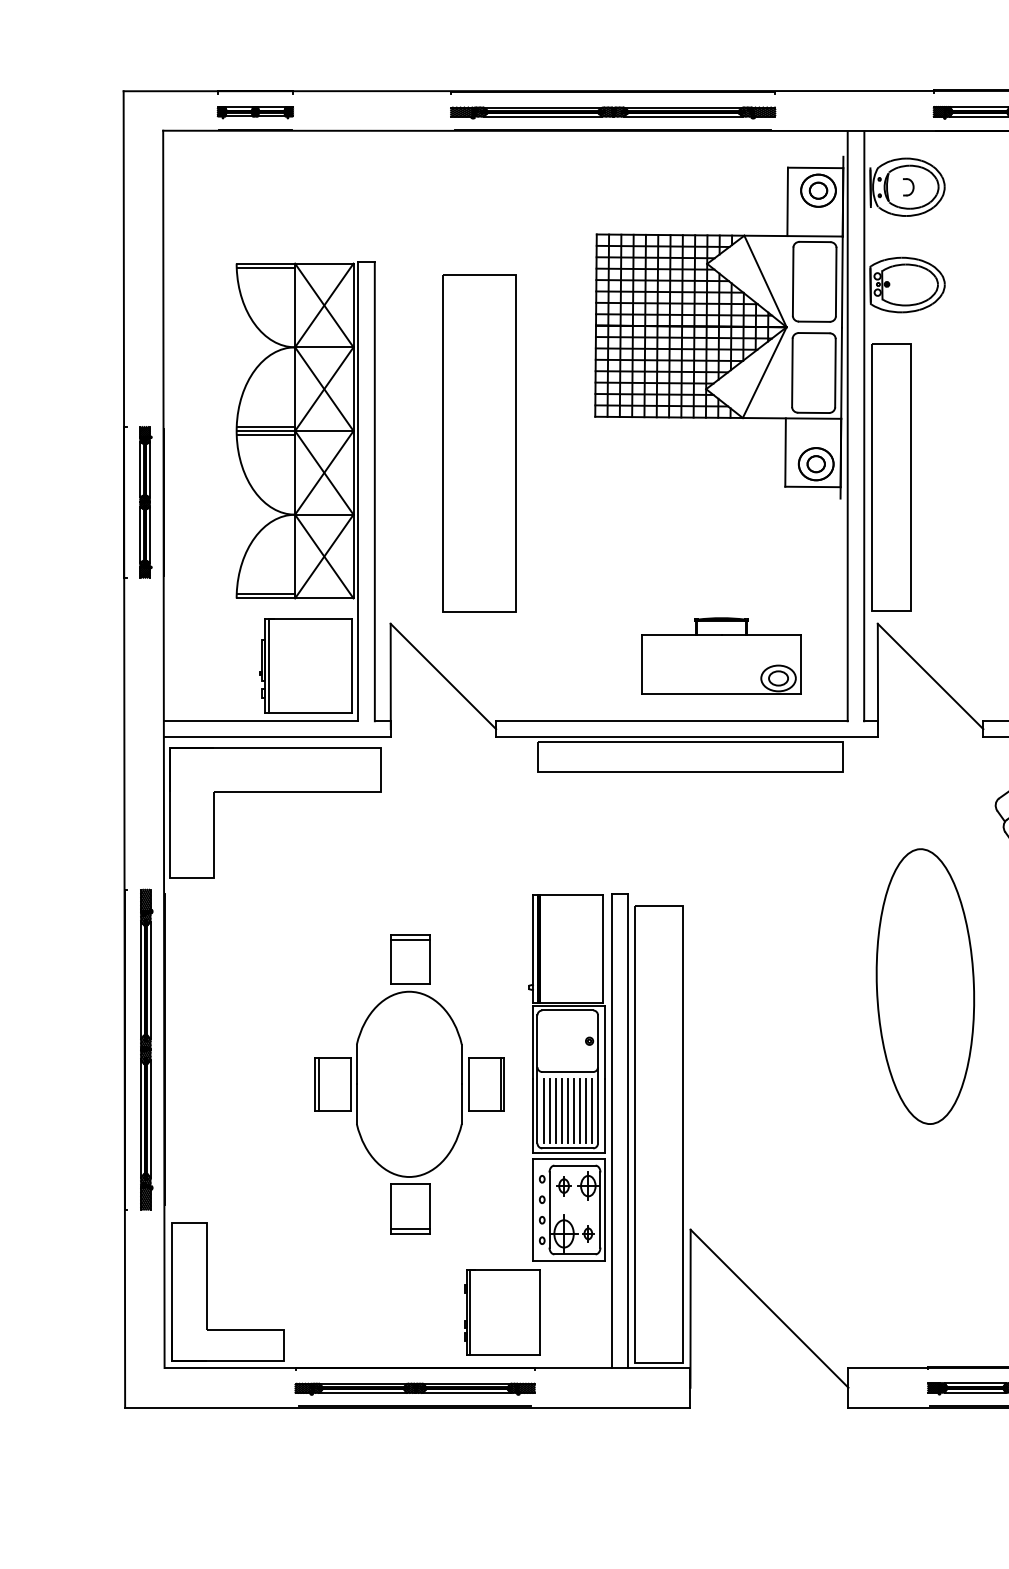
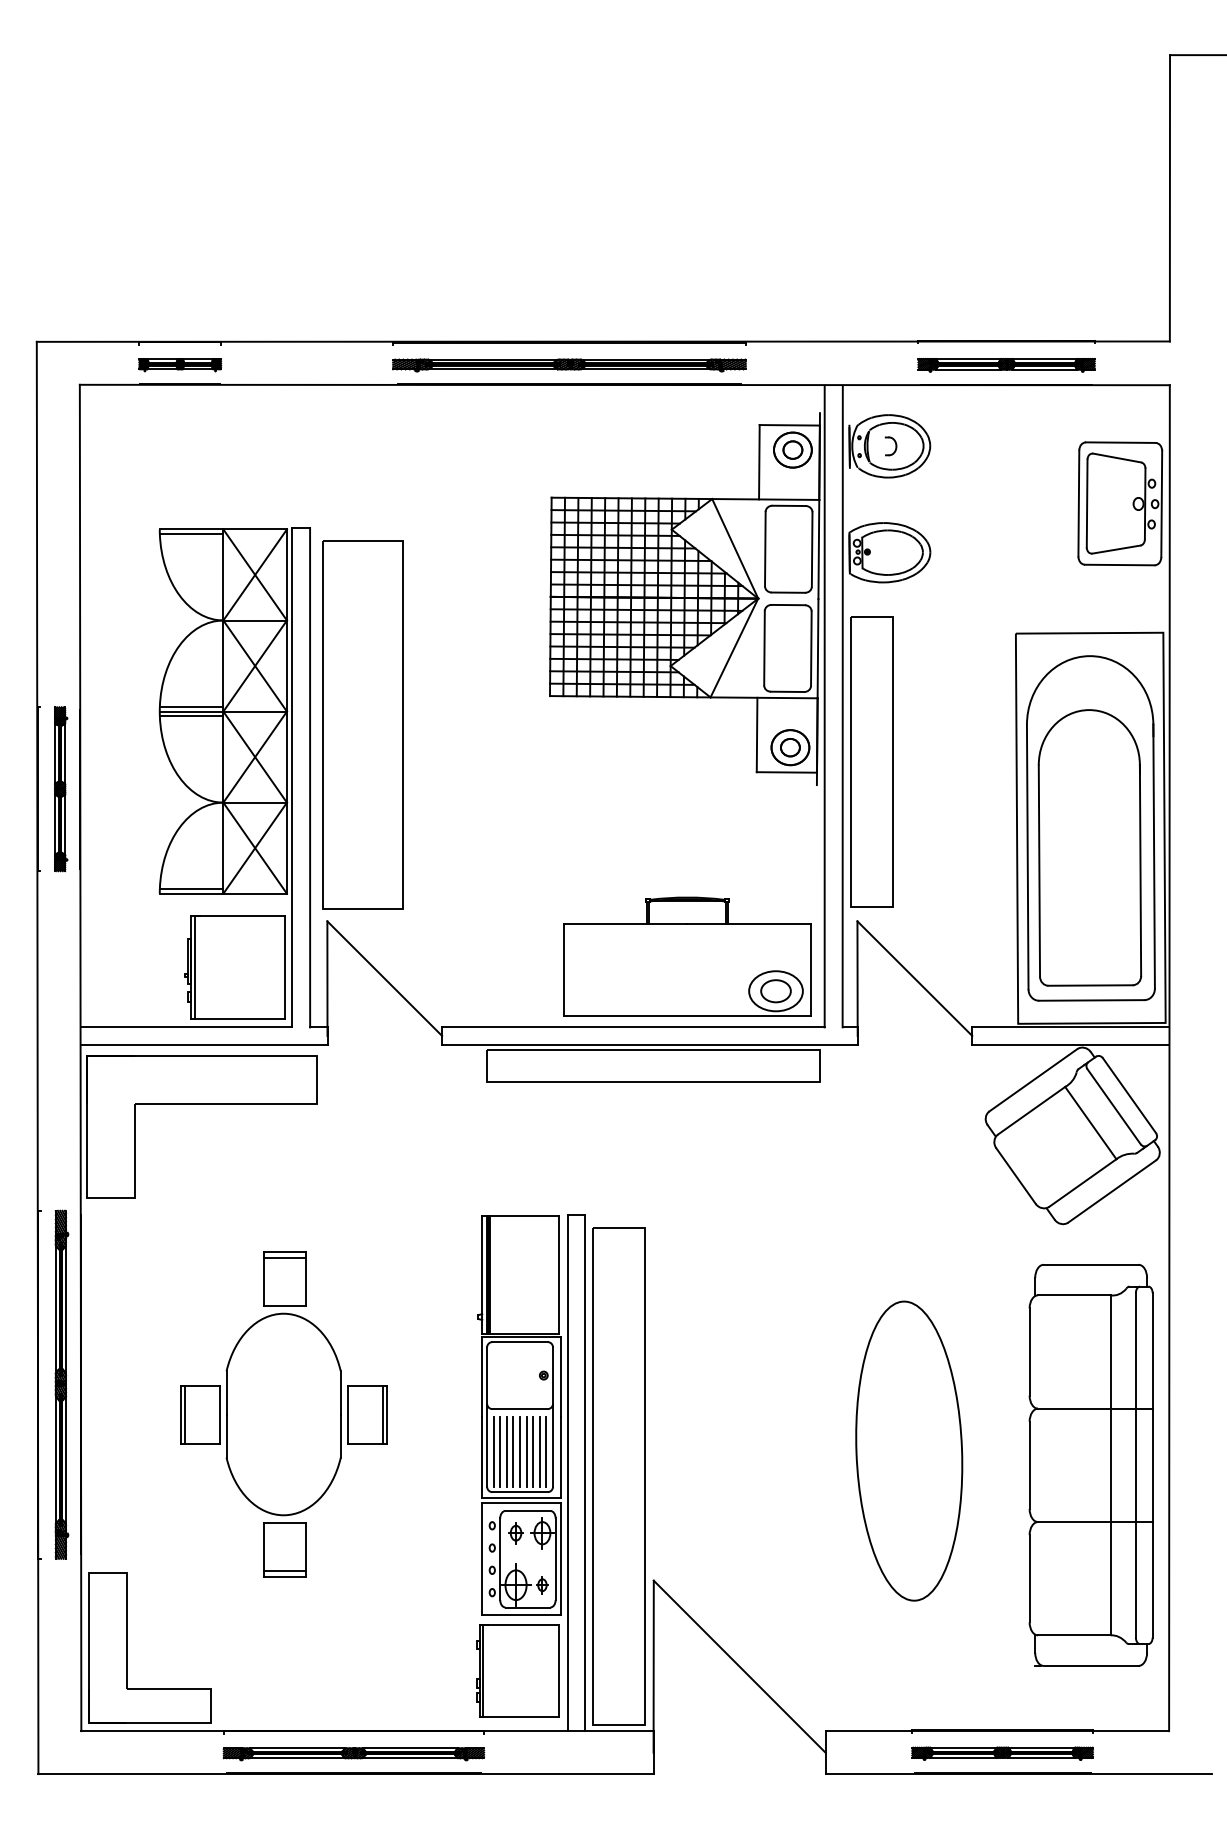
part: (479, 442) -> (362, 724), moved
part: (721, 656) -> (687, 956), size x1.43
part: (925, 986) -> (909, 1450), moved
part: (409, 1084) -> (283, 1414), moved
part: (501, 1312) -> (517, 1670), moved

